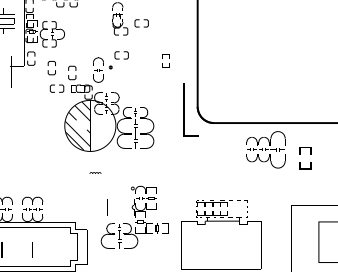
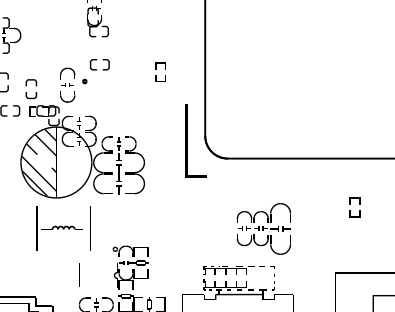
part: (141, 23) -> (127, 20), removed
part: (265, 149) -> (263, 228), moved
part: (305, 158) -> (354, 207), size x0.62
part: (95, 173) -> (63, 228), size x1.43

